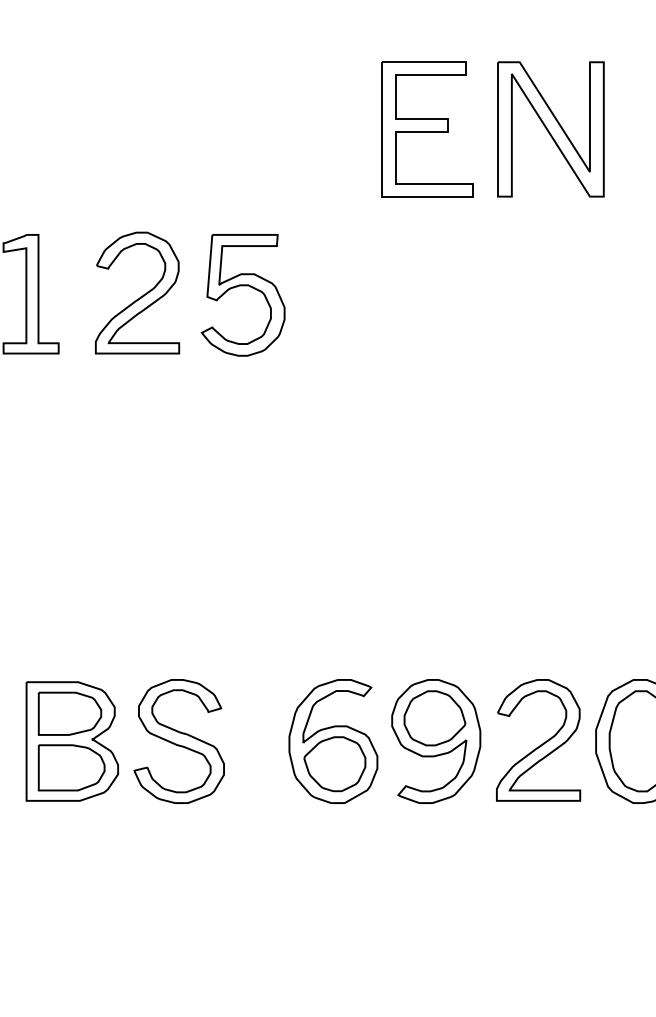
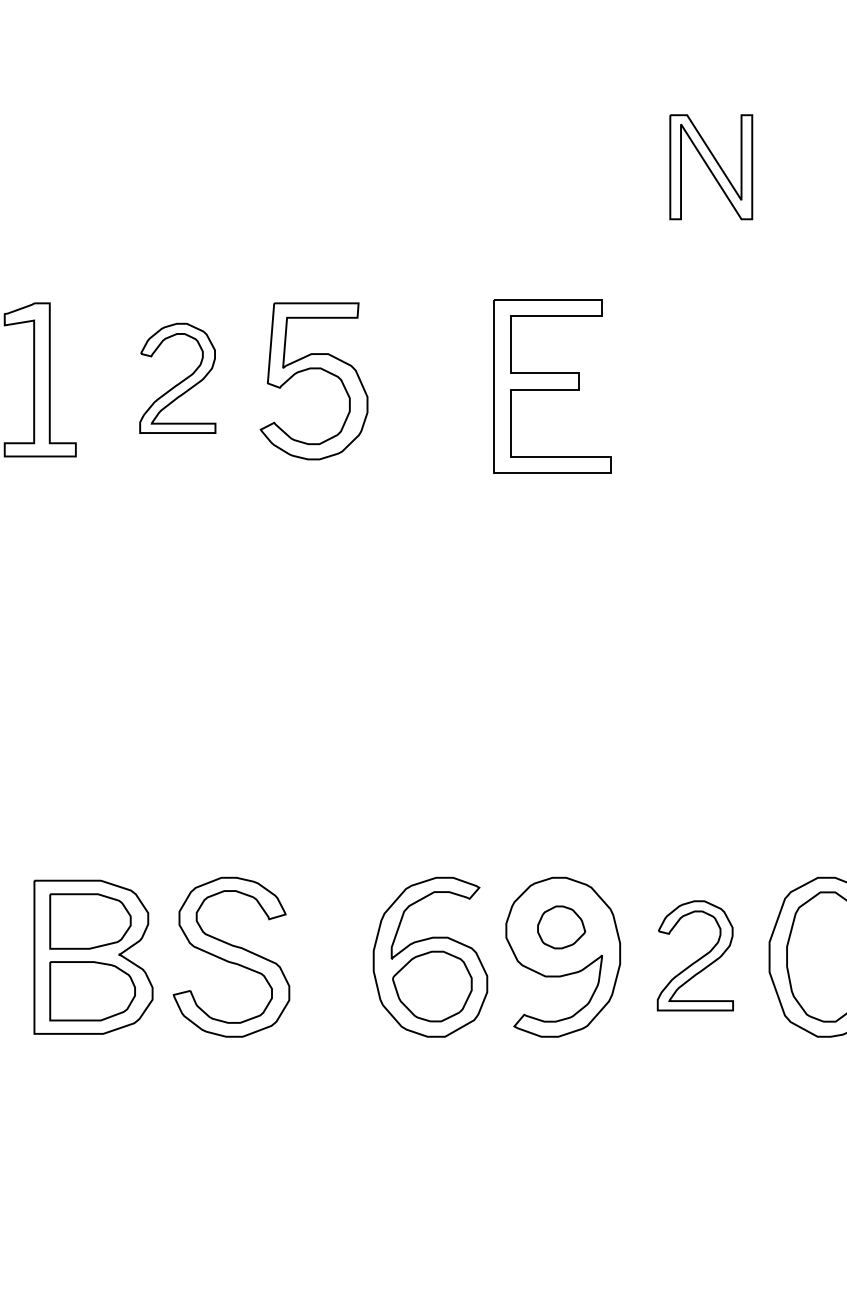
part: (427, 129) -> (551, 386), moved
part: (550, 129) -> (710, 167), size x0.6
part: (137, 292) -> (177, 377), size x0.7
part: (434, 718) -> (560, 927), size x0.6
part: (538, 740) -> (695, 955), size x0.7

